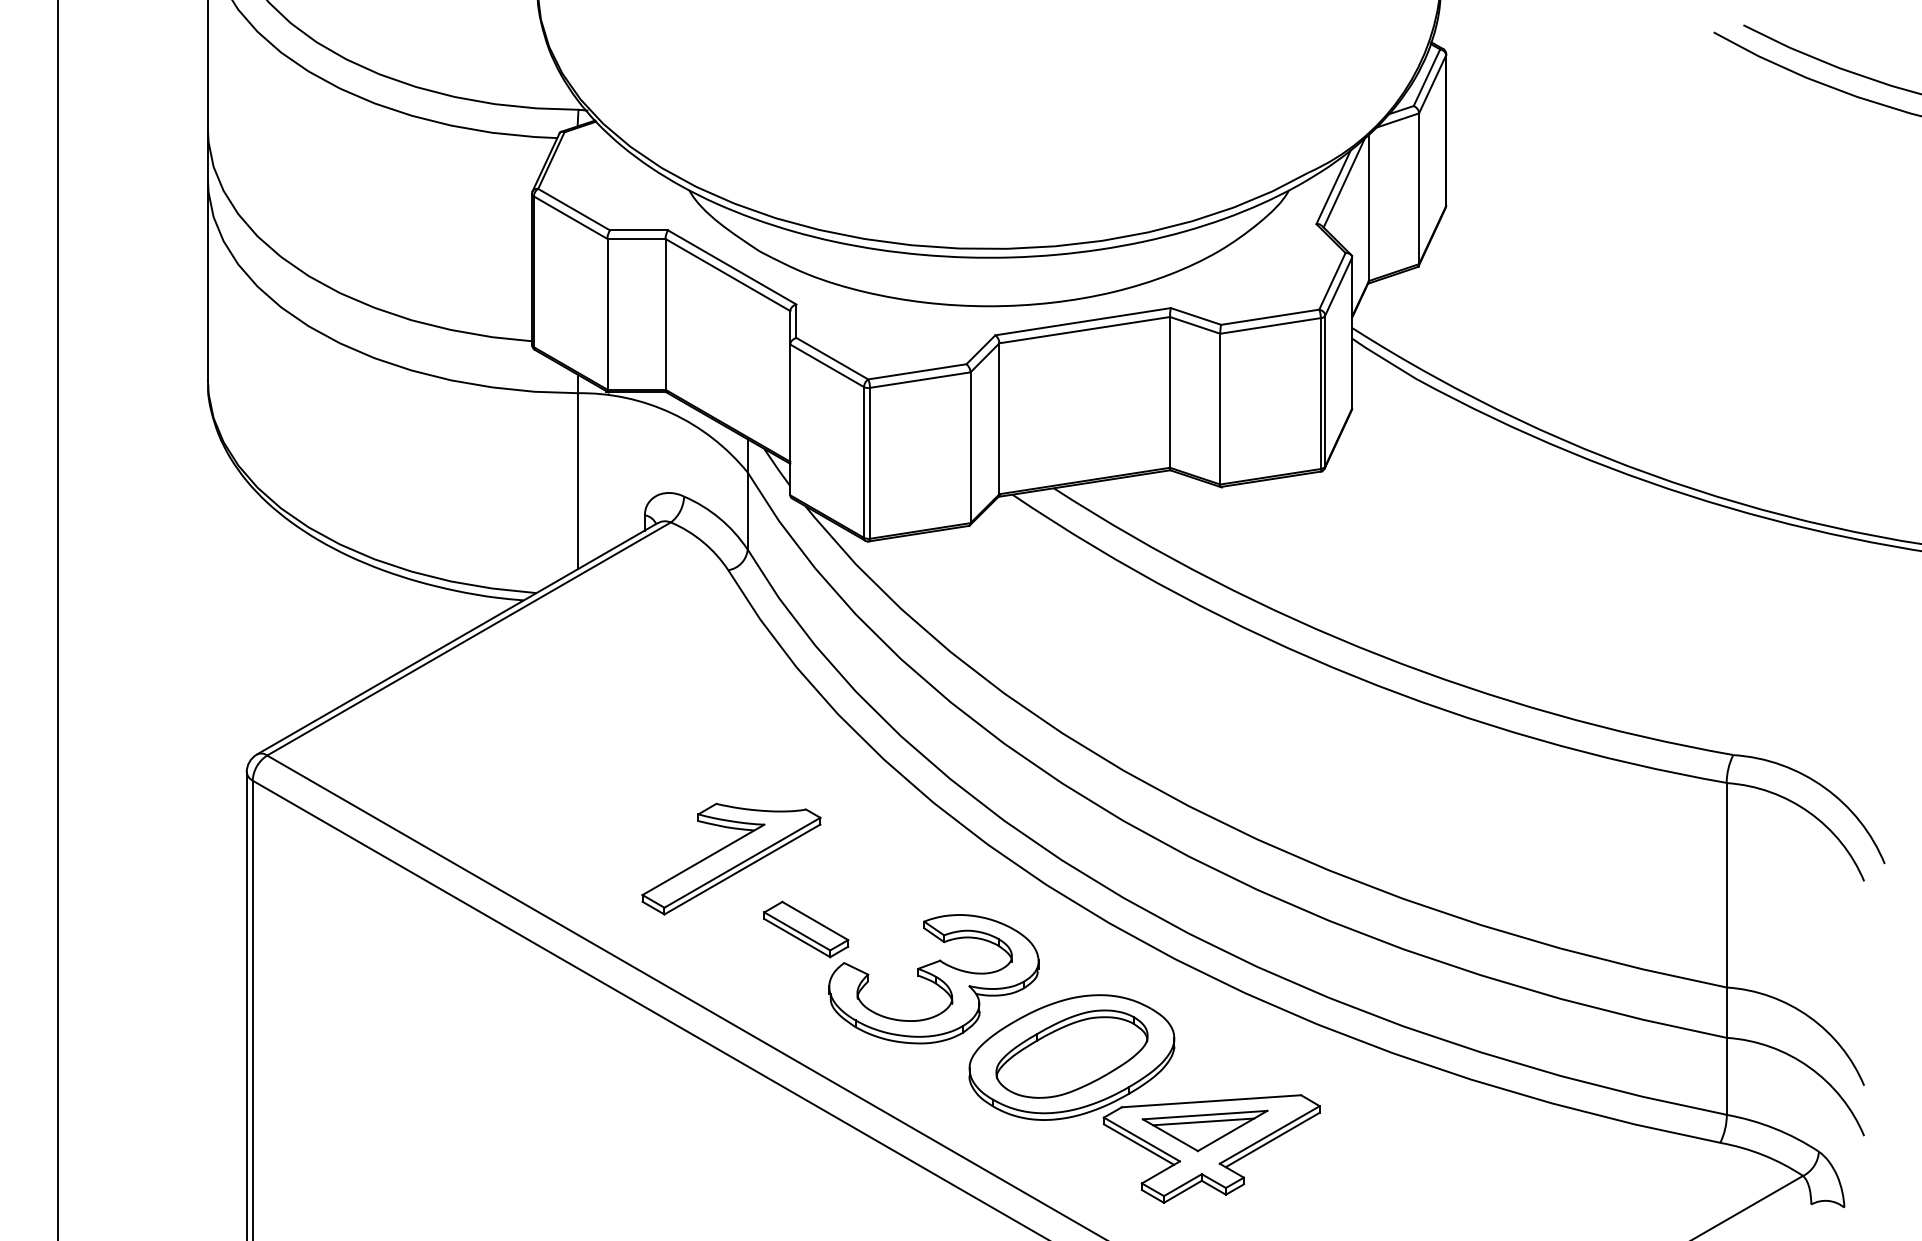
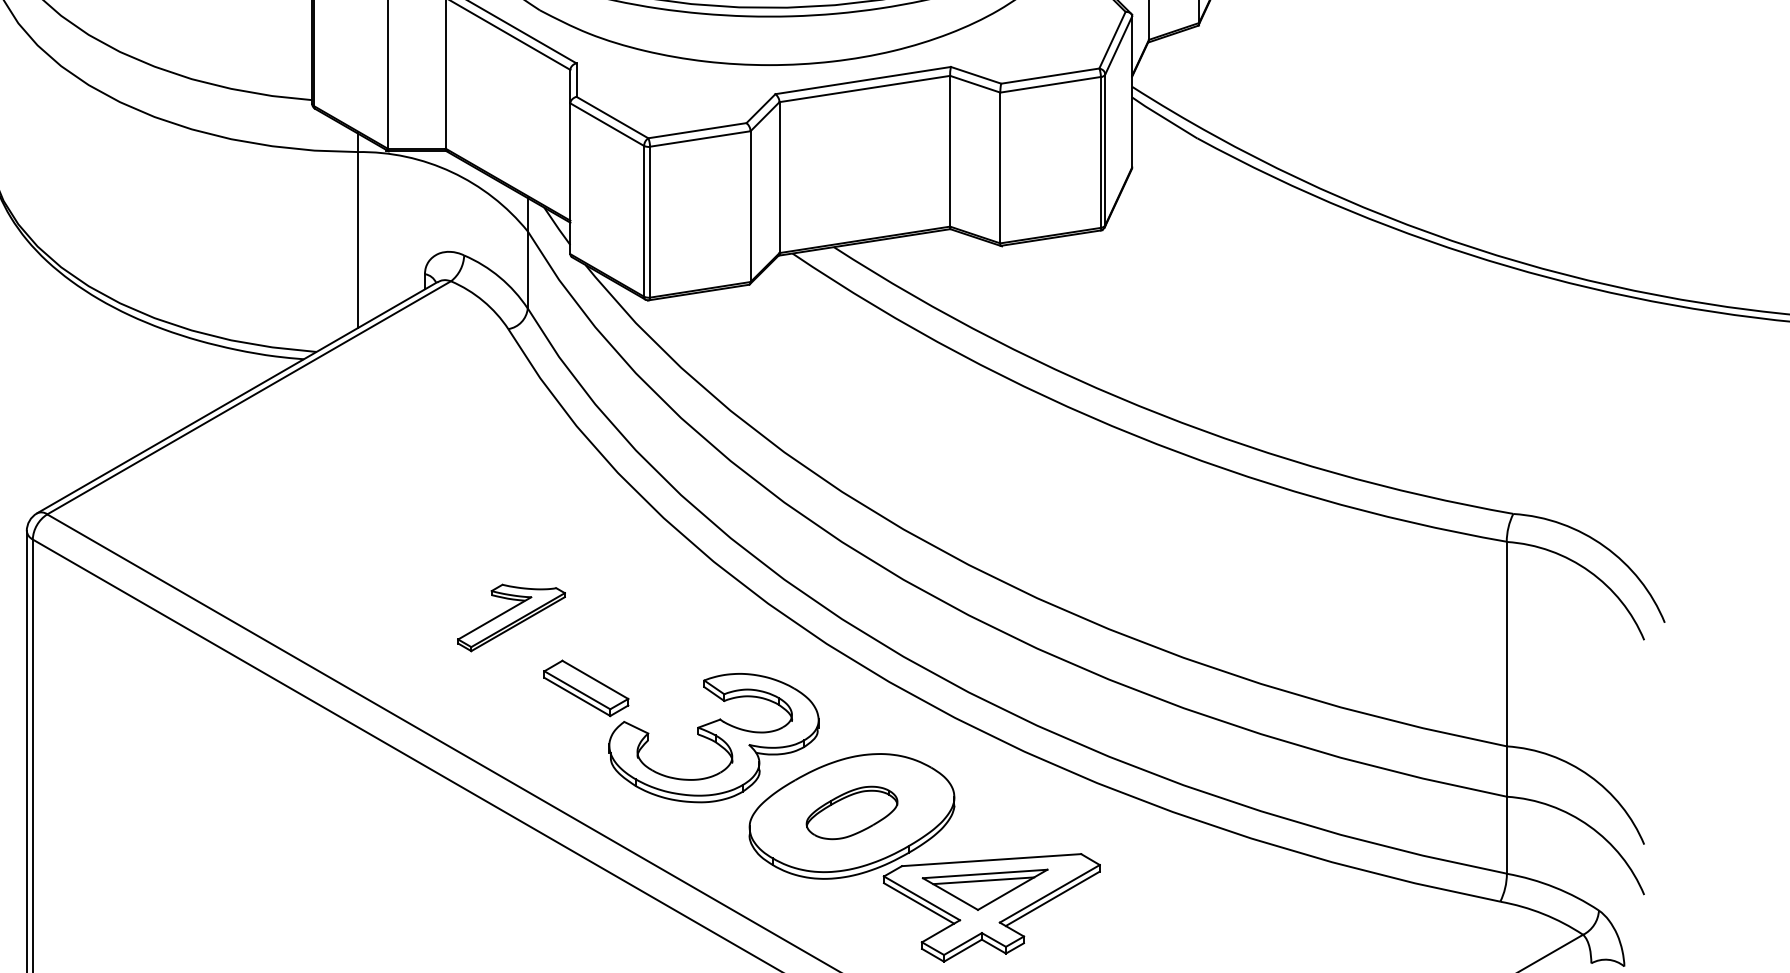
part: (731, 858) -> (511, 617), size x0.6
part: (1071, 1053) -> (851, 812), size x0.6

